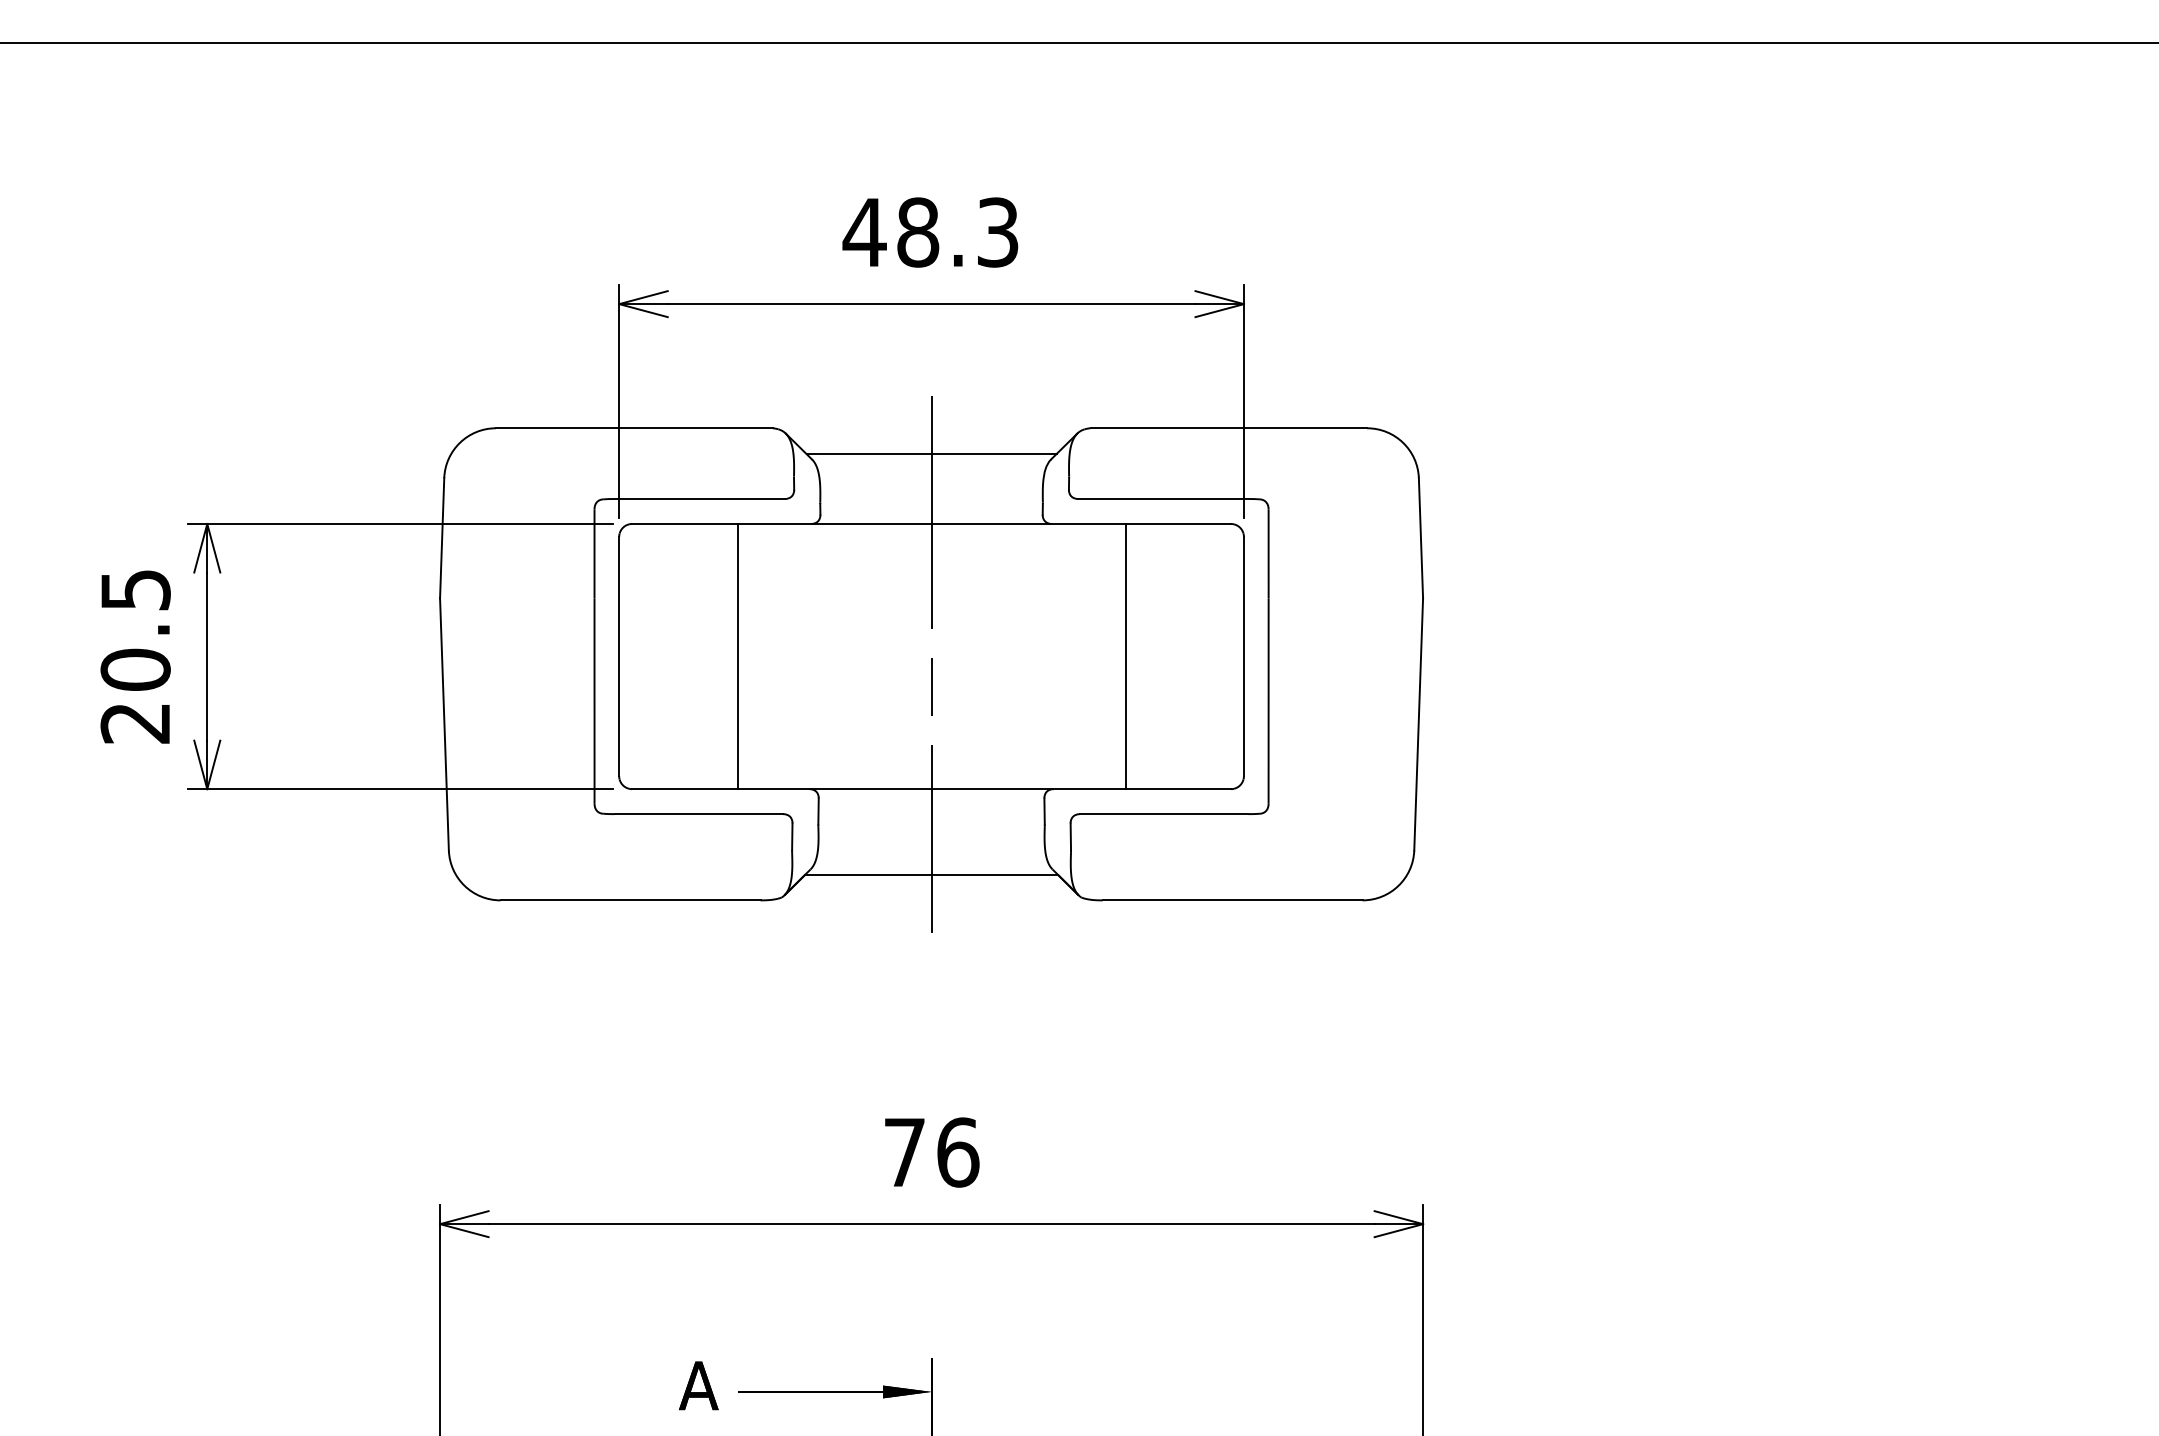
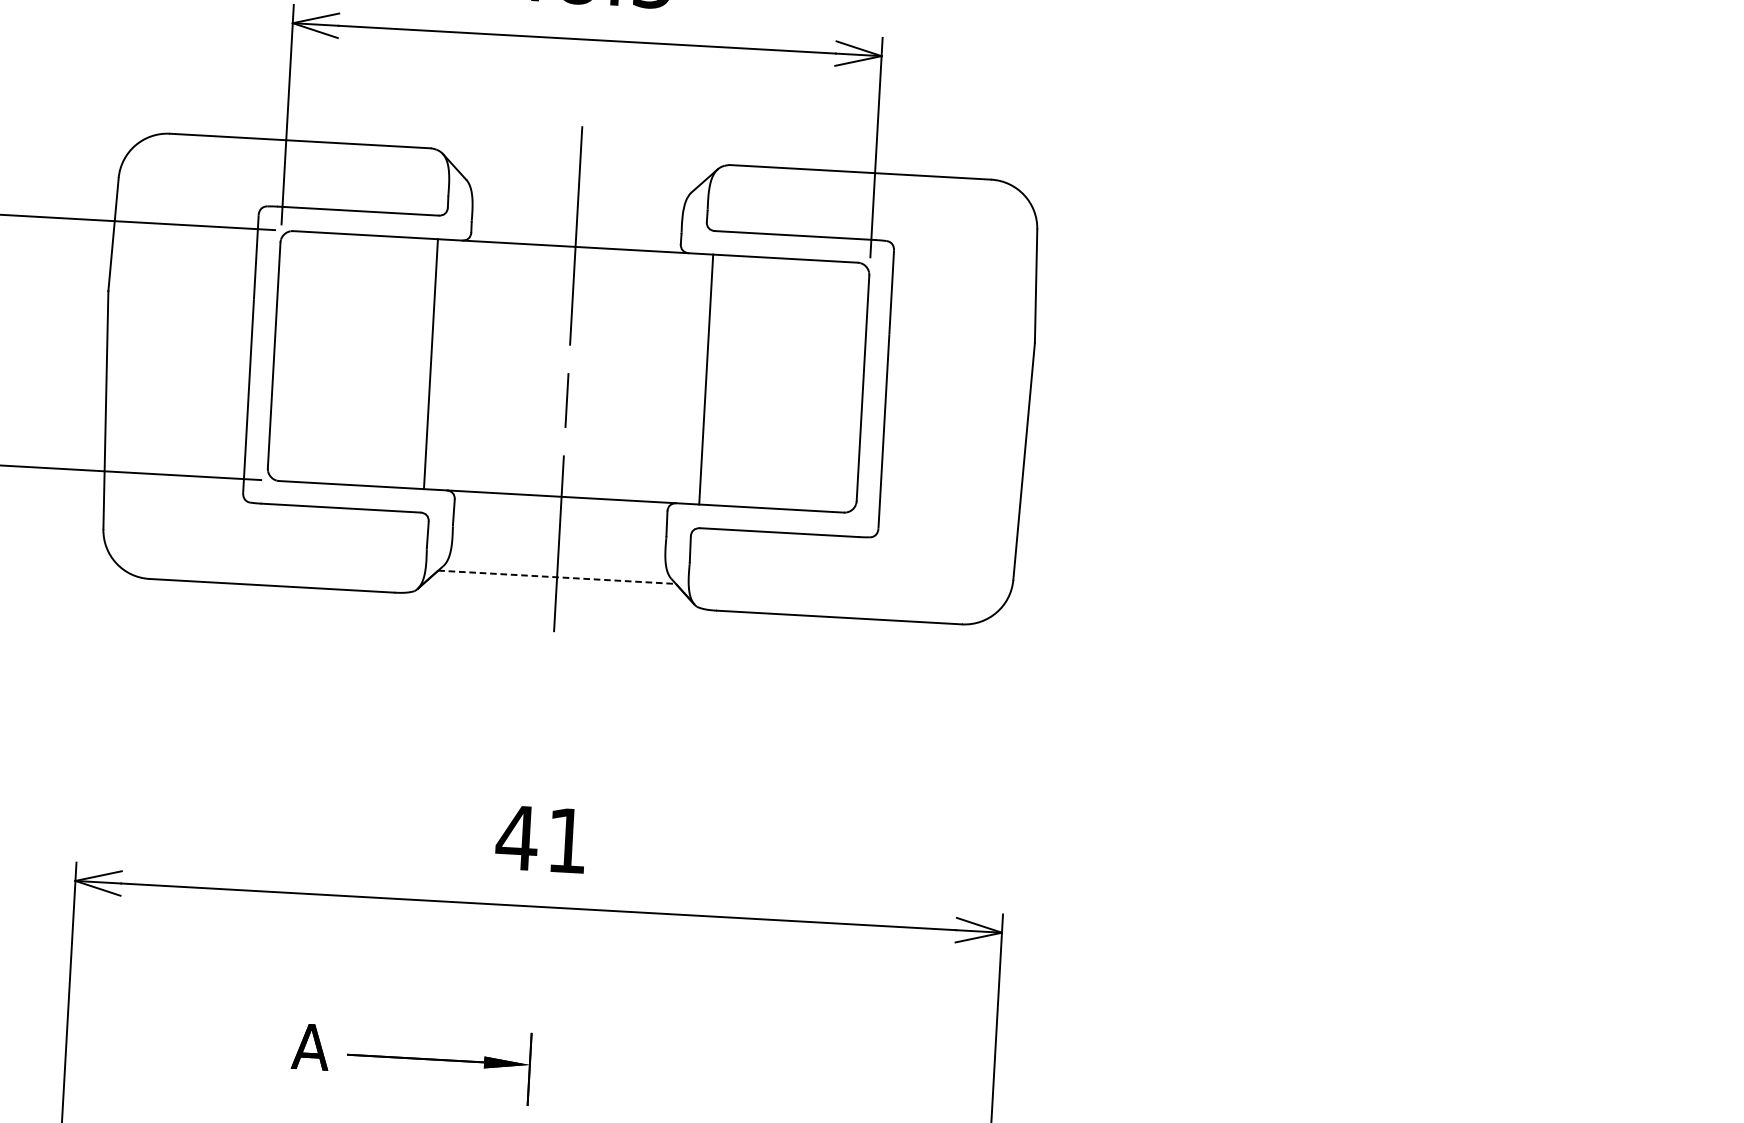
line: (931, 454) -> (579, 181), removed
line: (737, 656) -> (430, 364), moved
line: (1125, 656) -> (706, 379), moved
line: (932, 874) -> (557, 577), solid -> dashed
text: (930, 1152) -> (541, 839), 76 -> 41

